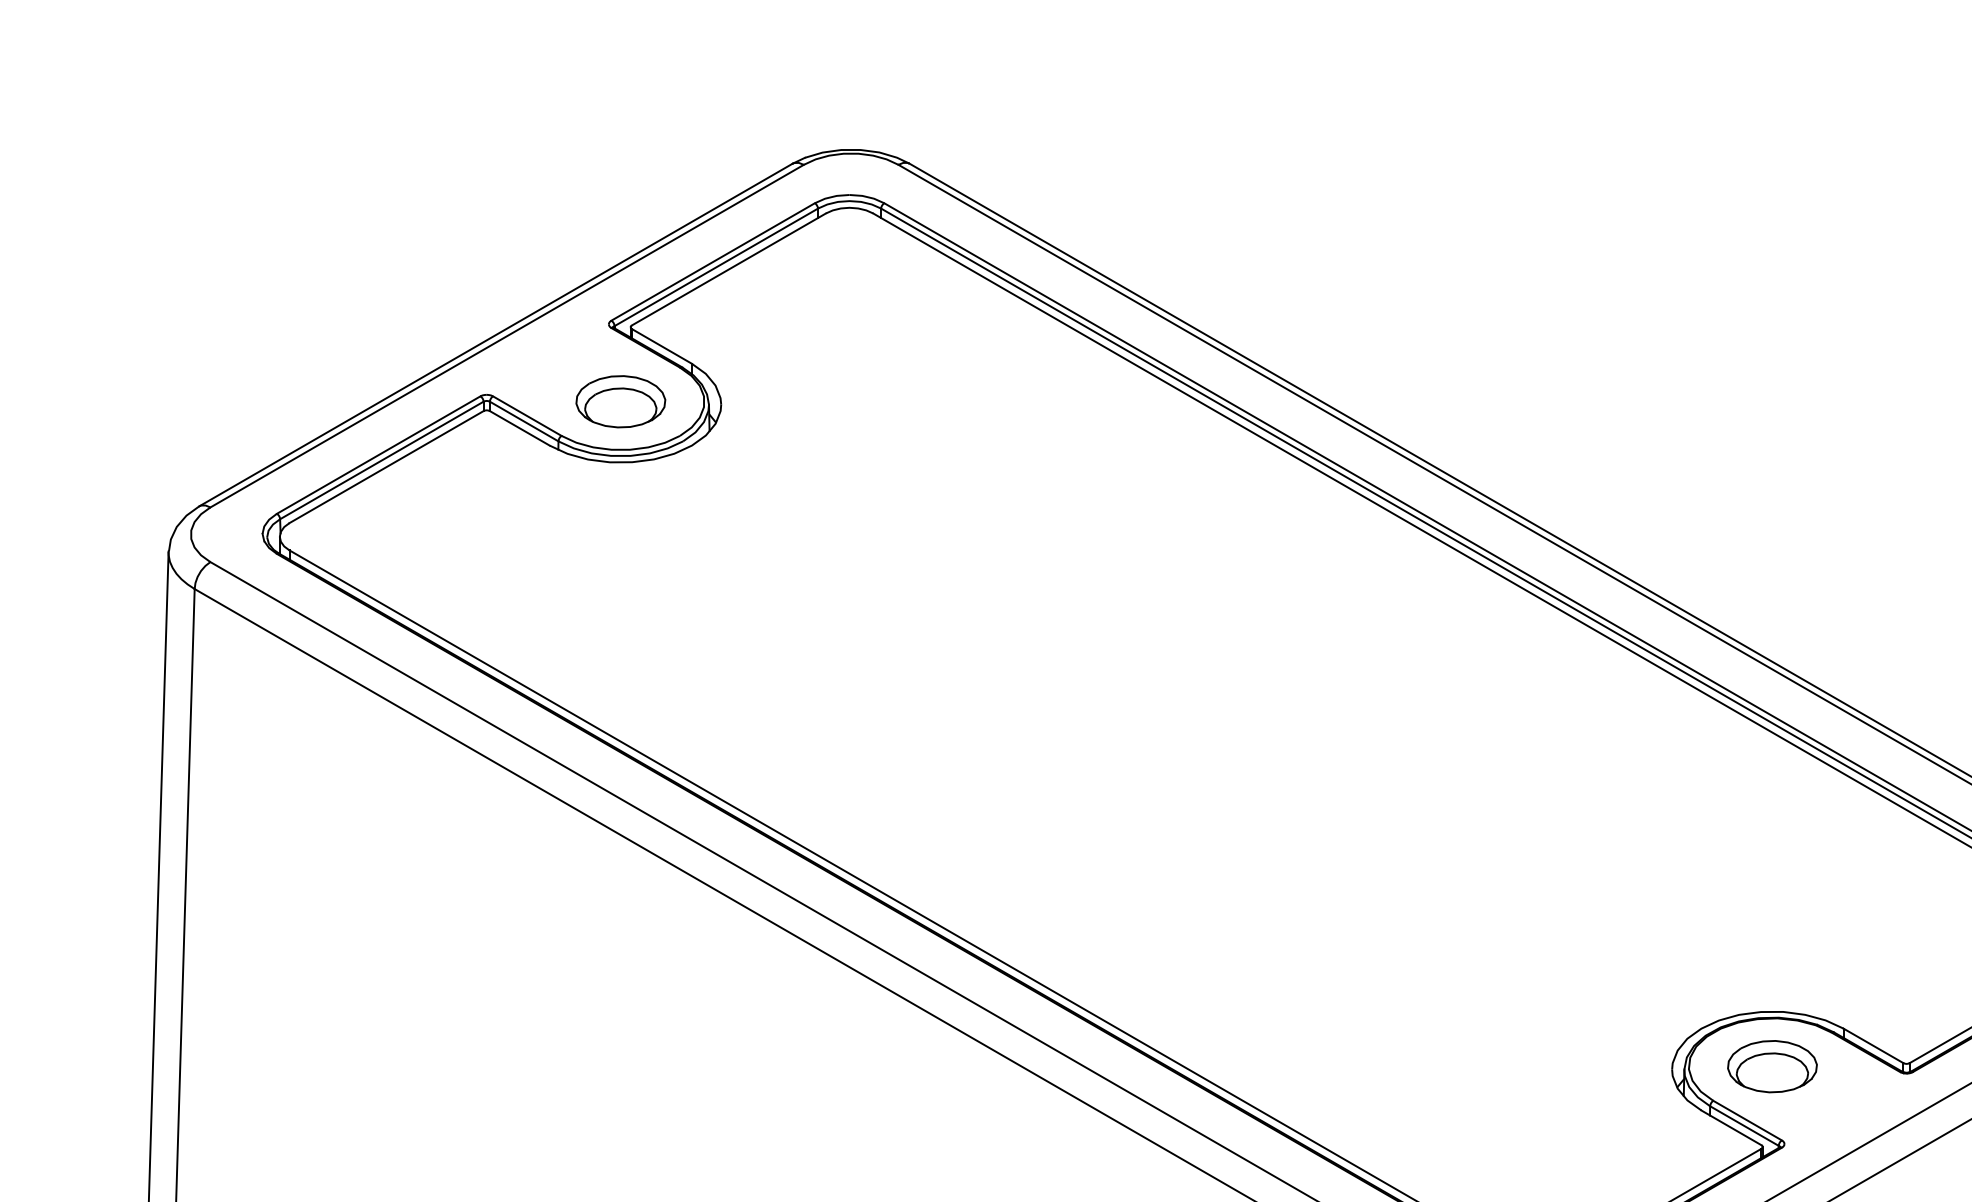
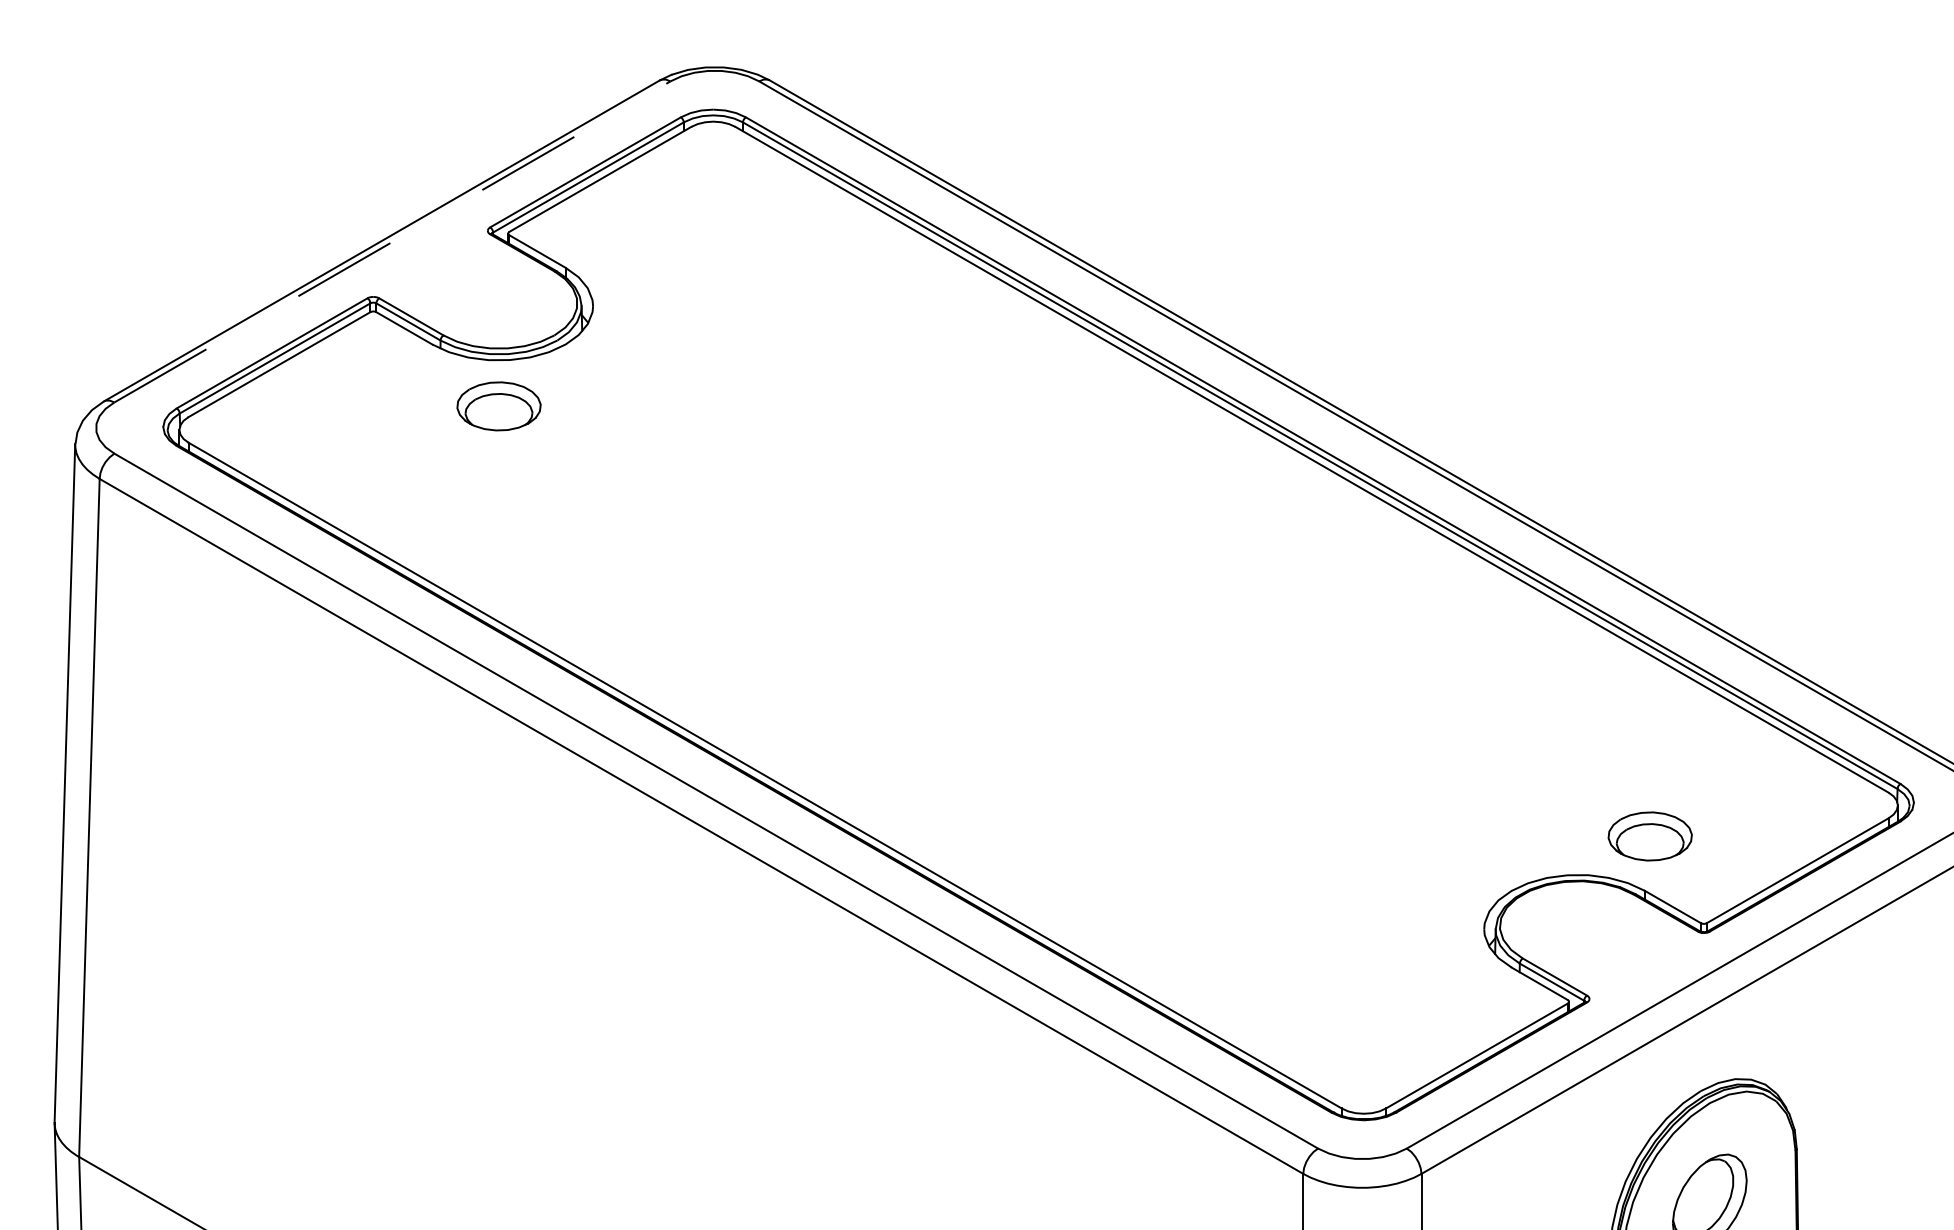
line: (507, 335) -> (392, 241), solid -> dashed
part: (620, 401) -> (498, 406), moved
part: (1771, 1066) -> (1649, 836), moved

